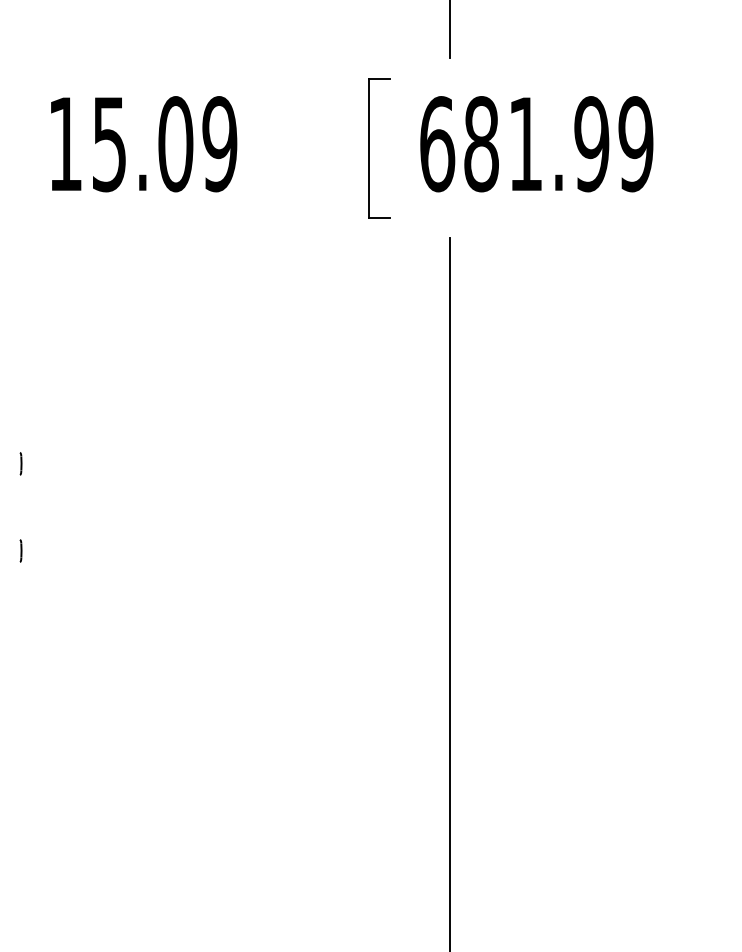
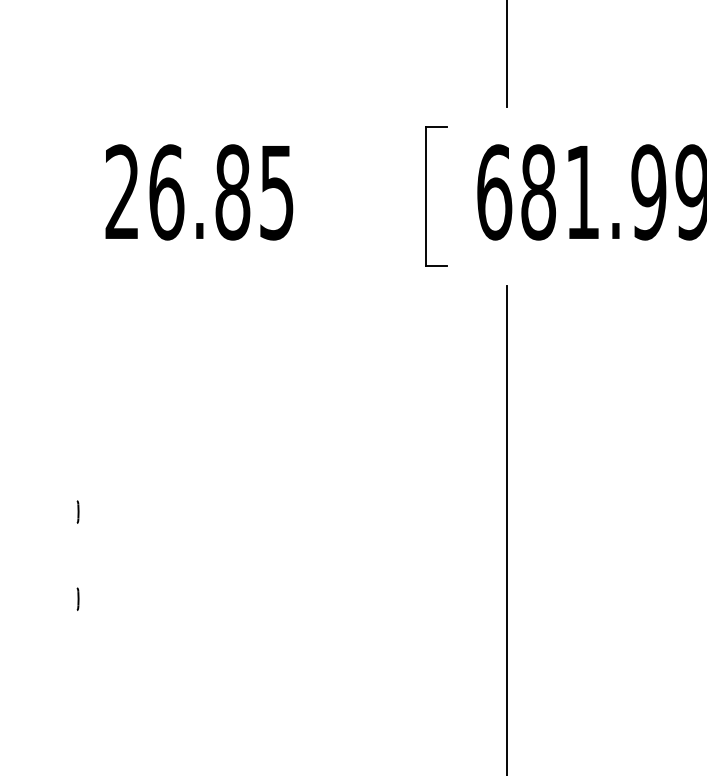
text: (142, 144) -> (199, 192), 15.09 -> 26.85

